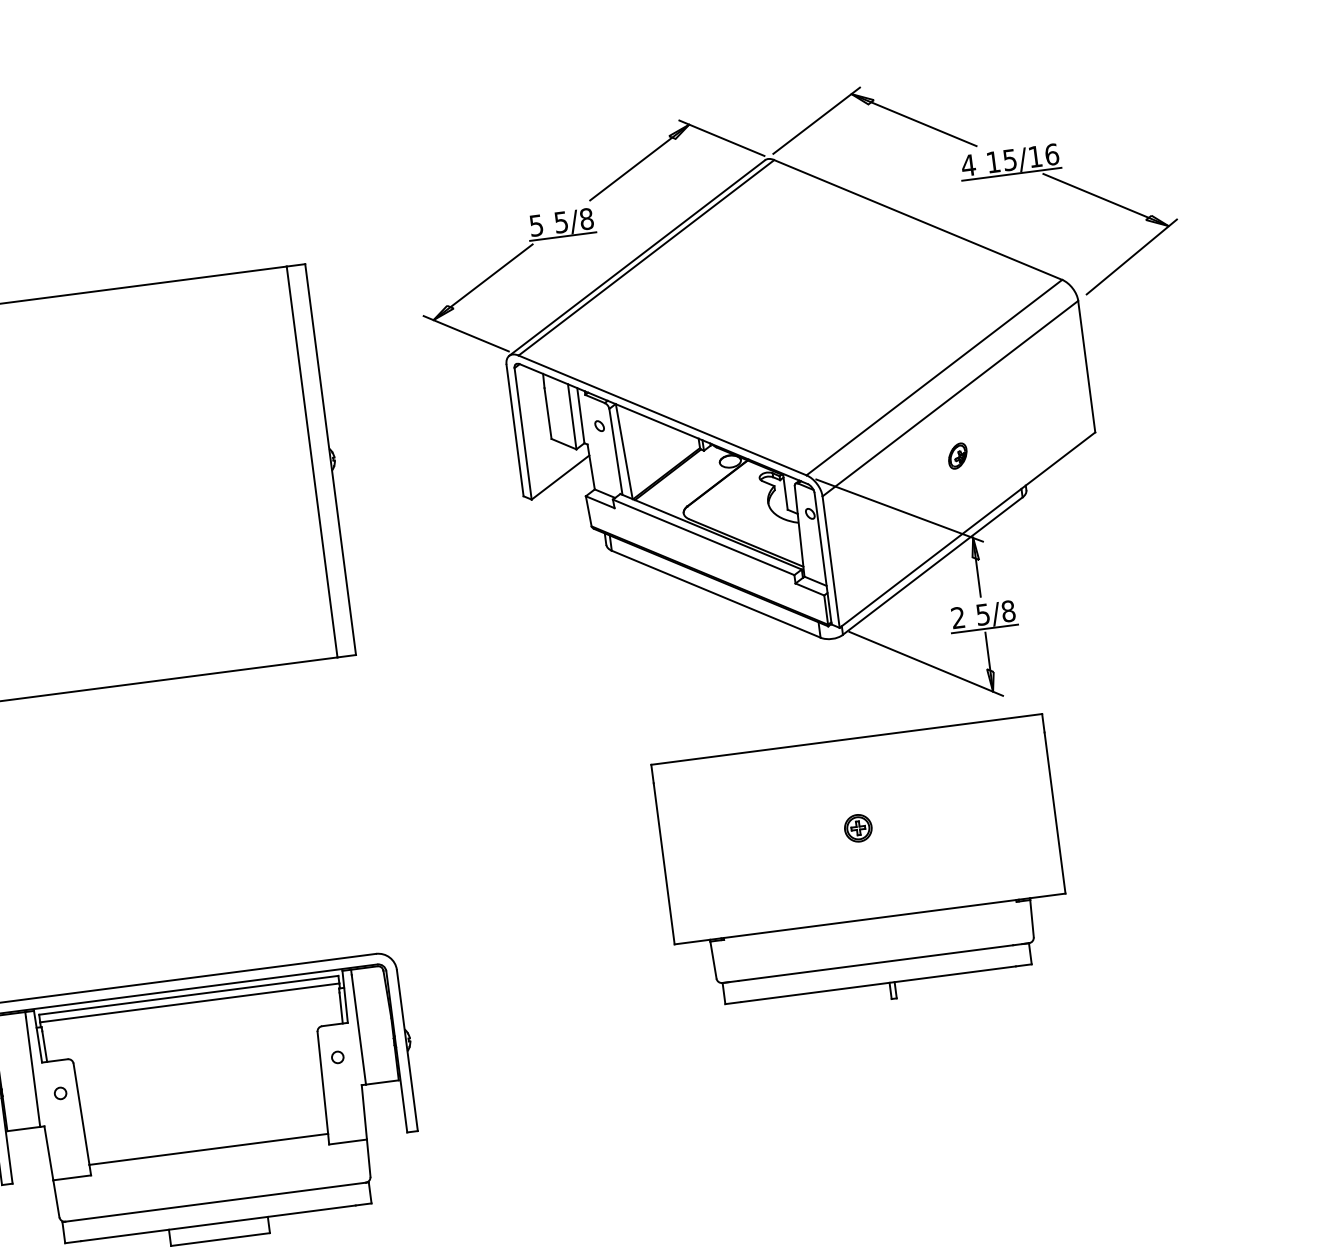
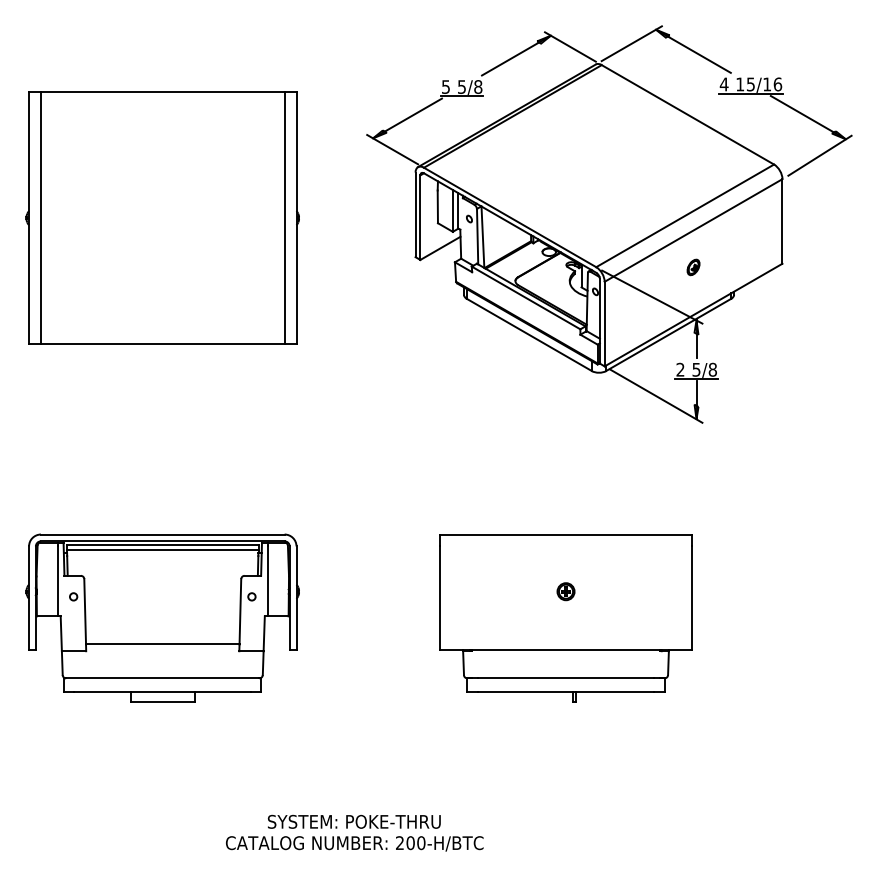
part: (862, 870) -> (565, 618), moved

